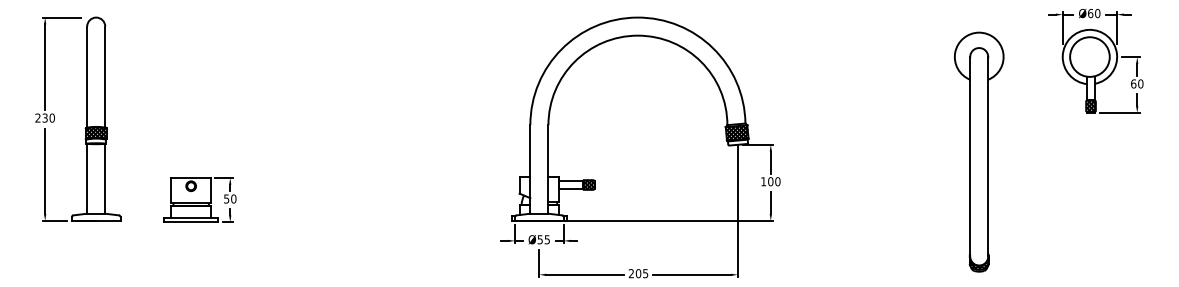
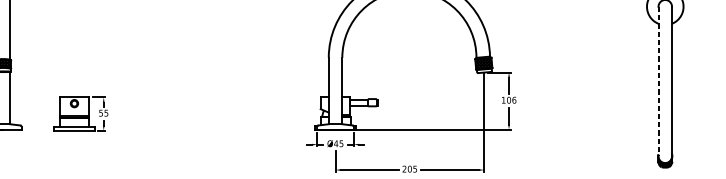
line: (970, 156) -> (658, 81), solid -> dashed
text: (777, 181) -> (514, 100), 100 -> 106
hatch: (588, 184) -> (372, 102), removed
text: (233, 198) -> (106, 112), 50 -> 55
text: (540, 239) -> (336, 143), Ø55 -> Ø45

